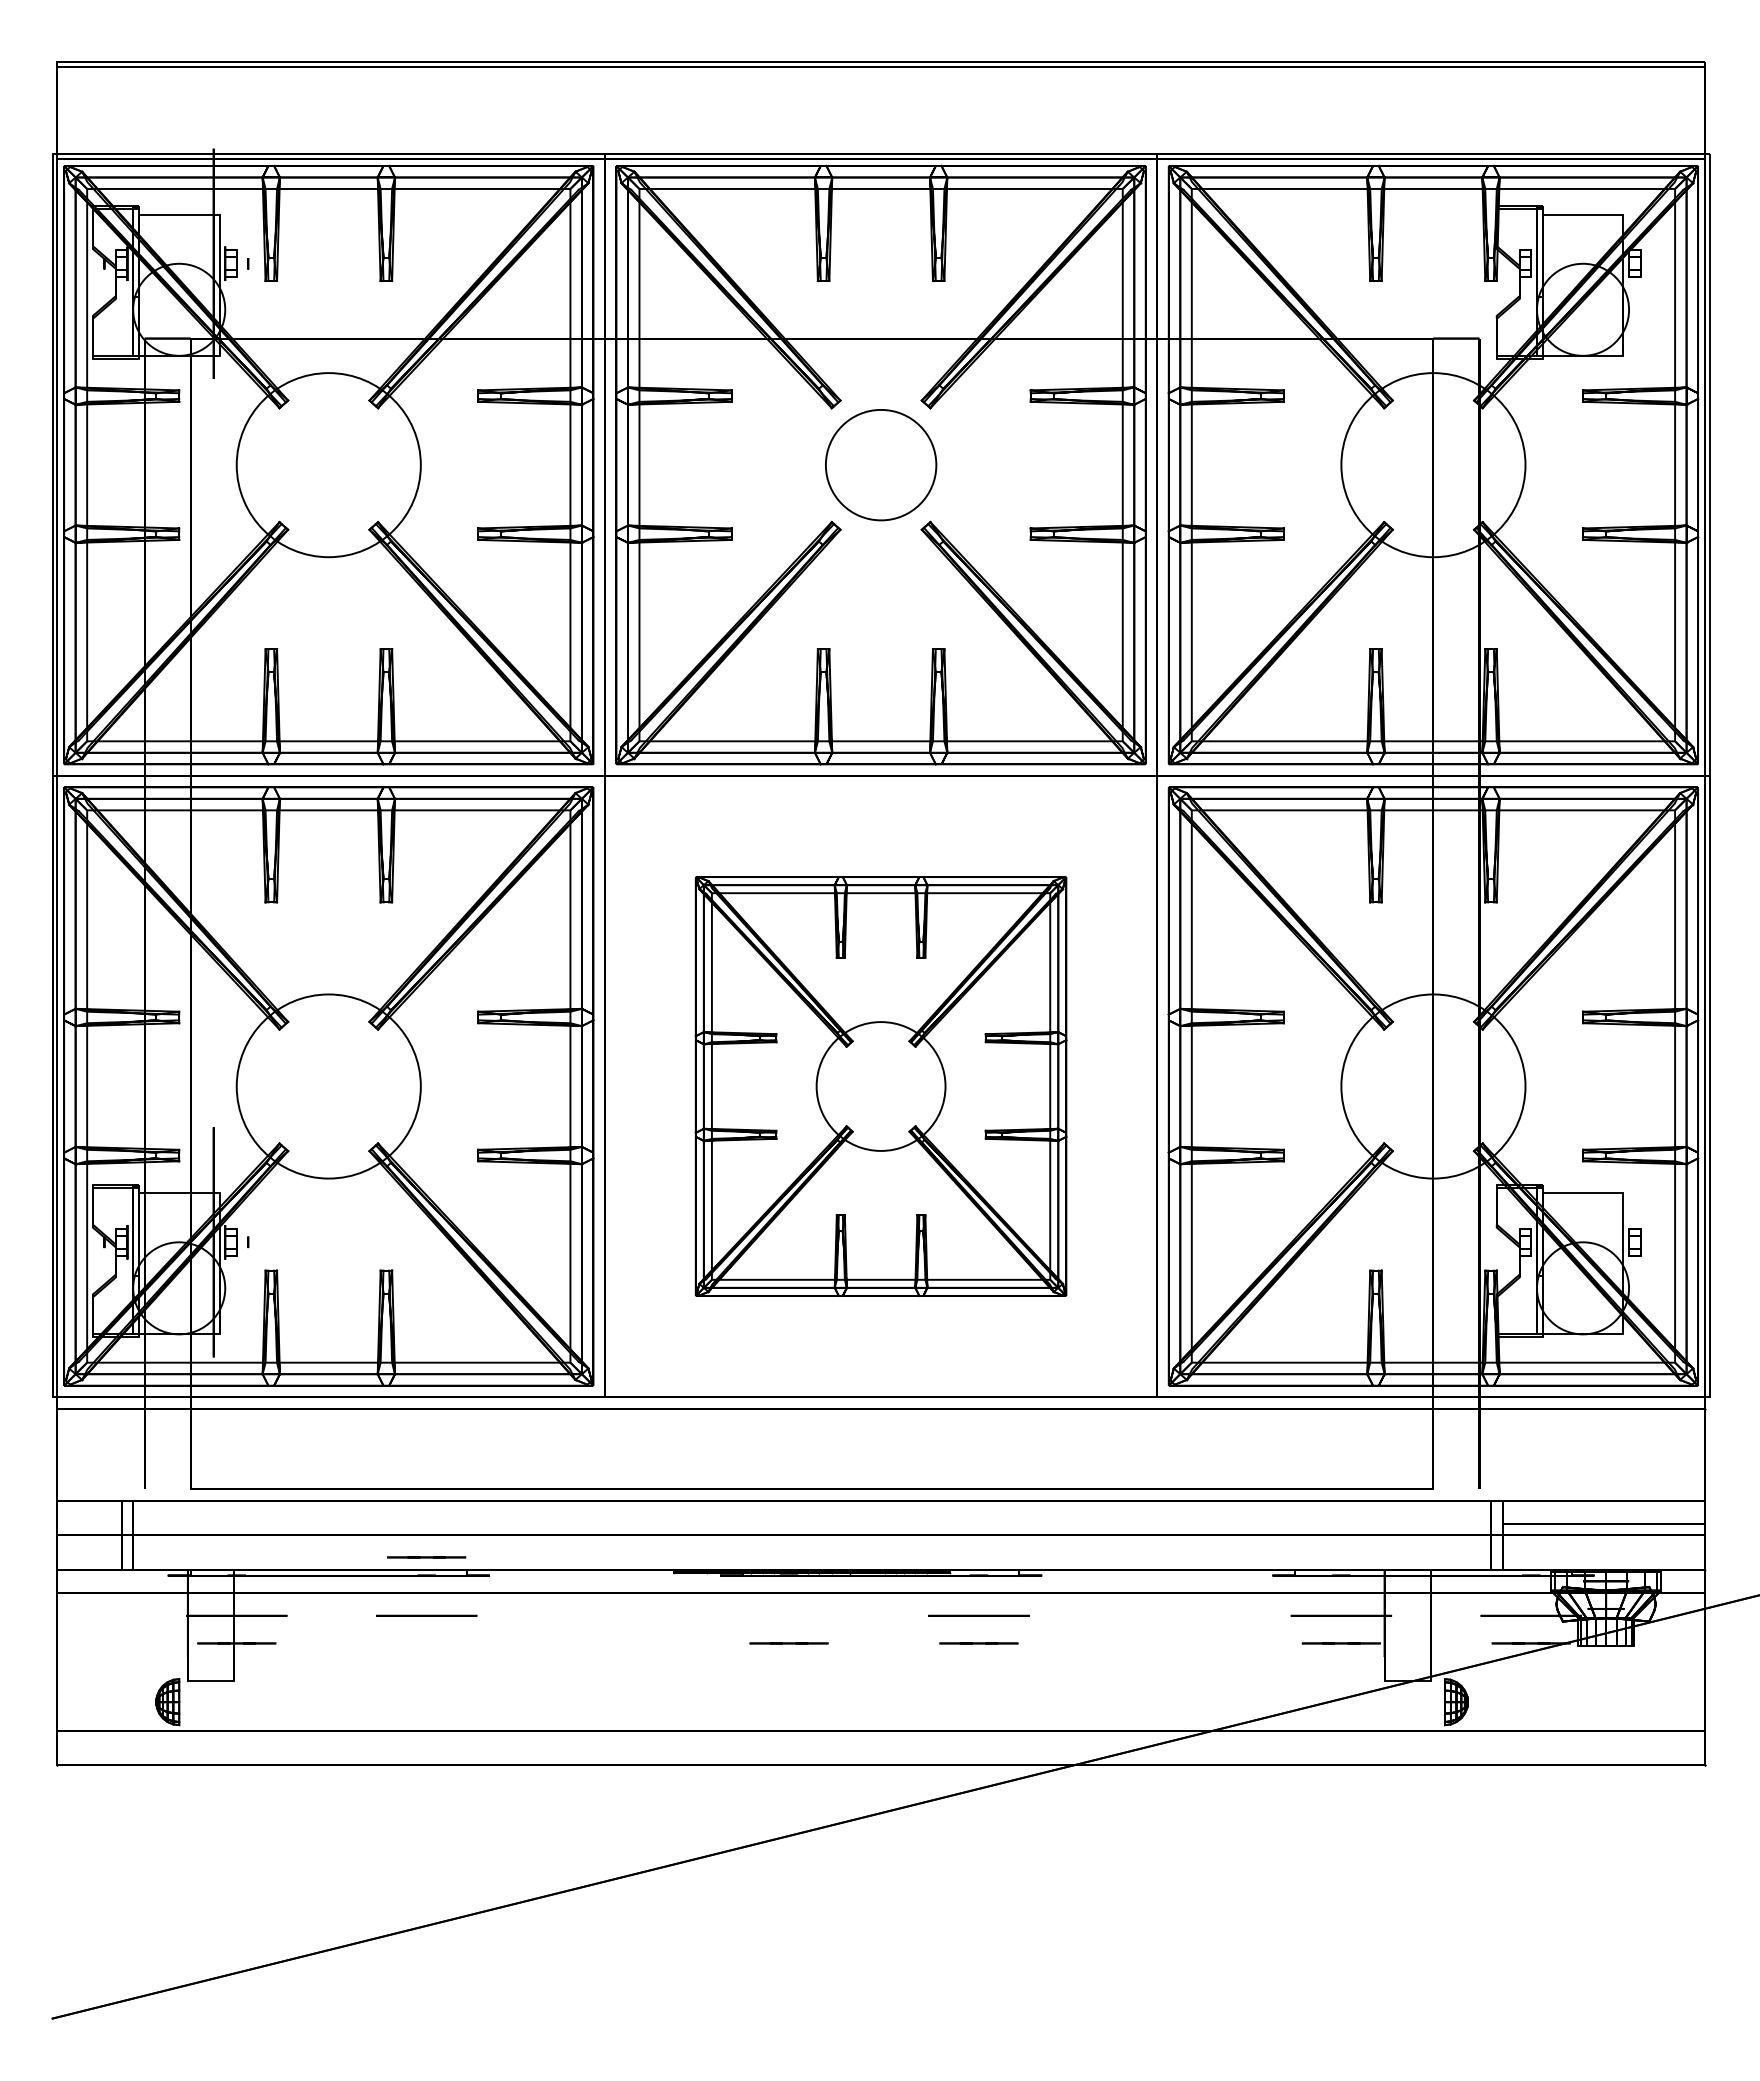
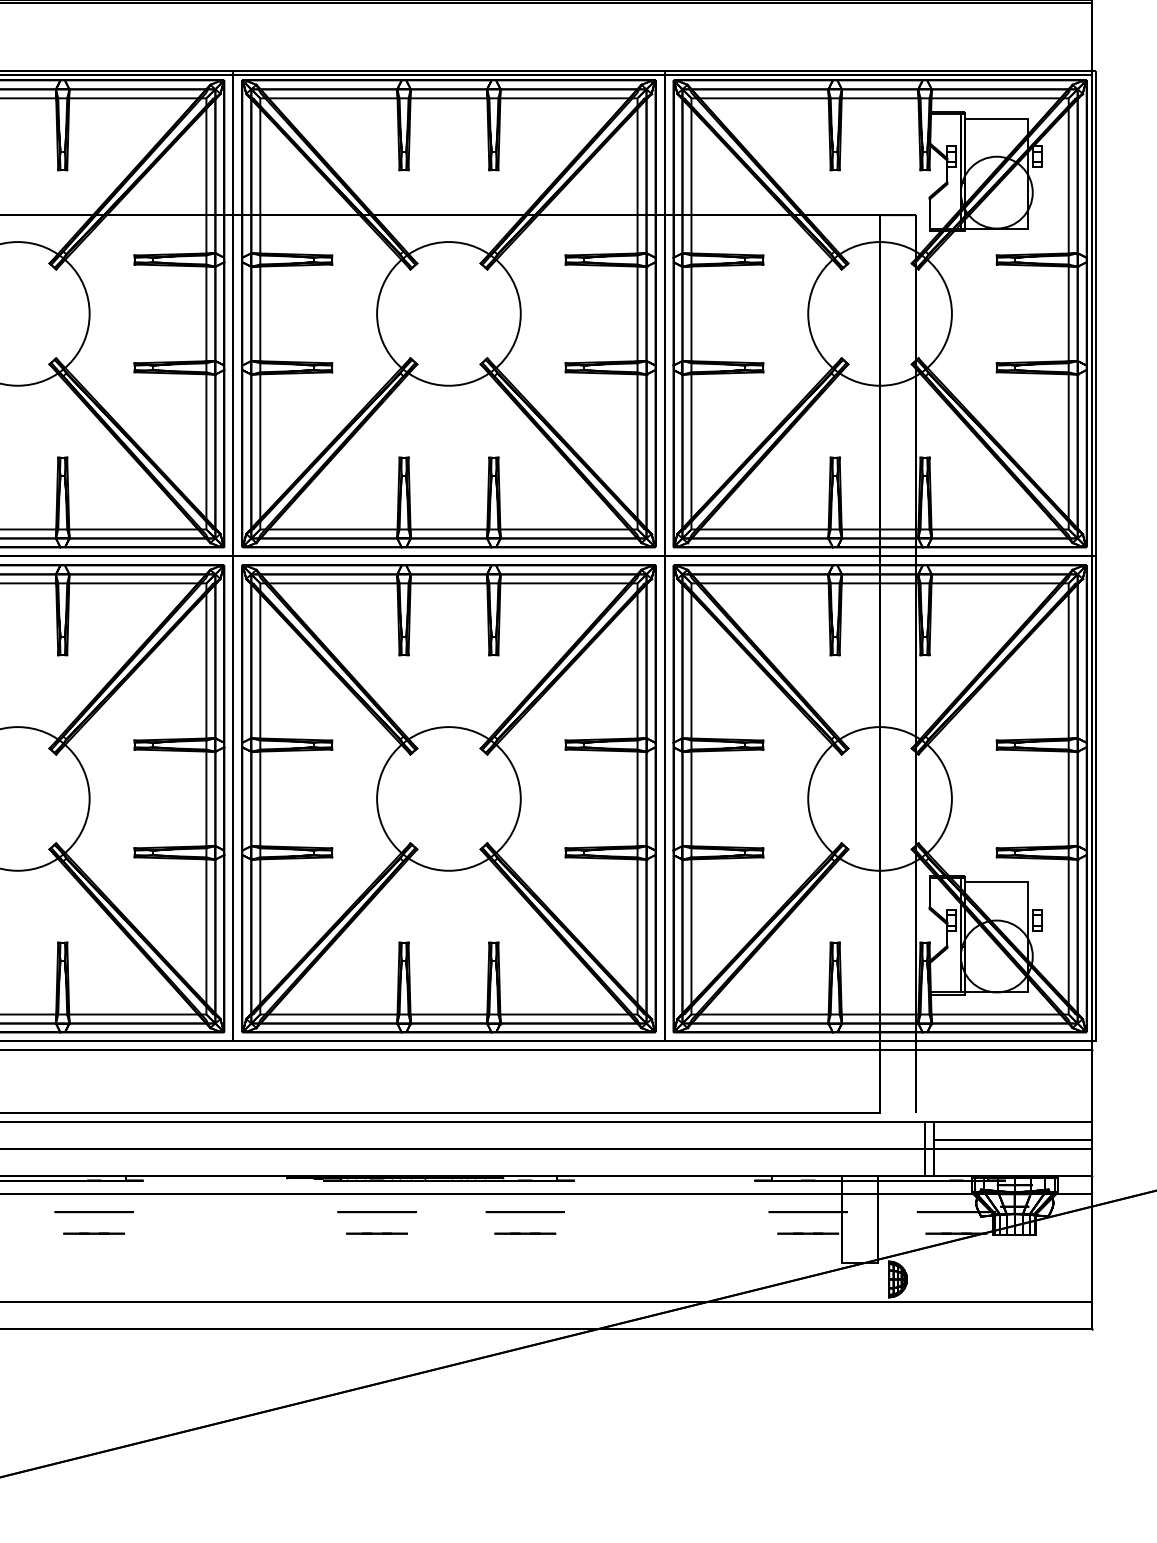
circle: (881, 465) -> (449, 314), size x1.67
part: (880, 1086) -> (448, 798), size x1.43
line: (426, 1557) -> (94, 1233), moved
circle: (788, 1615) -> (376, 1211), added

